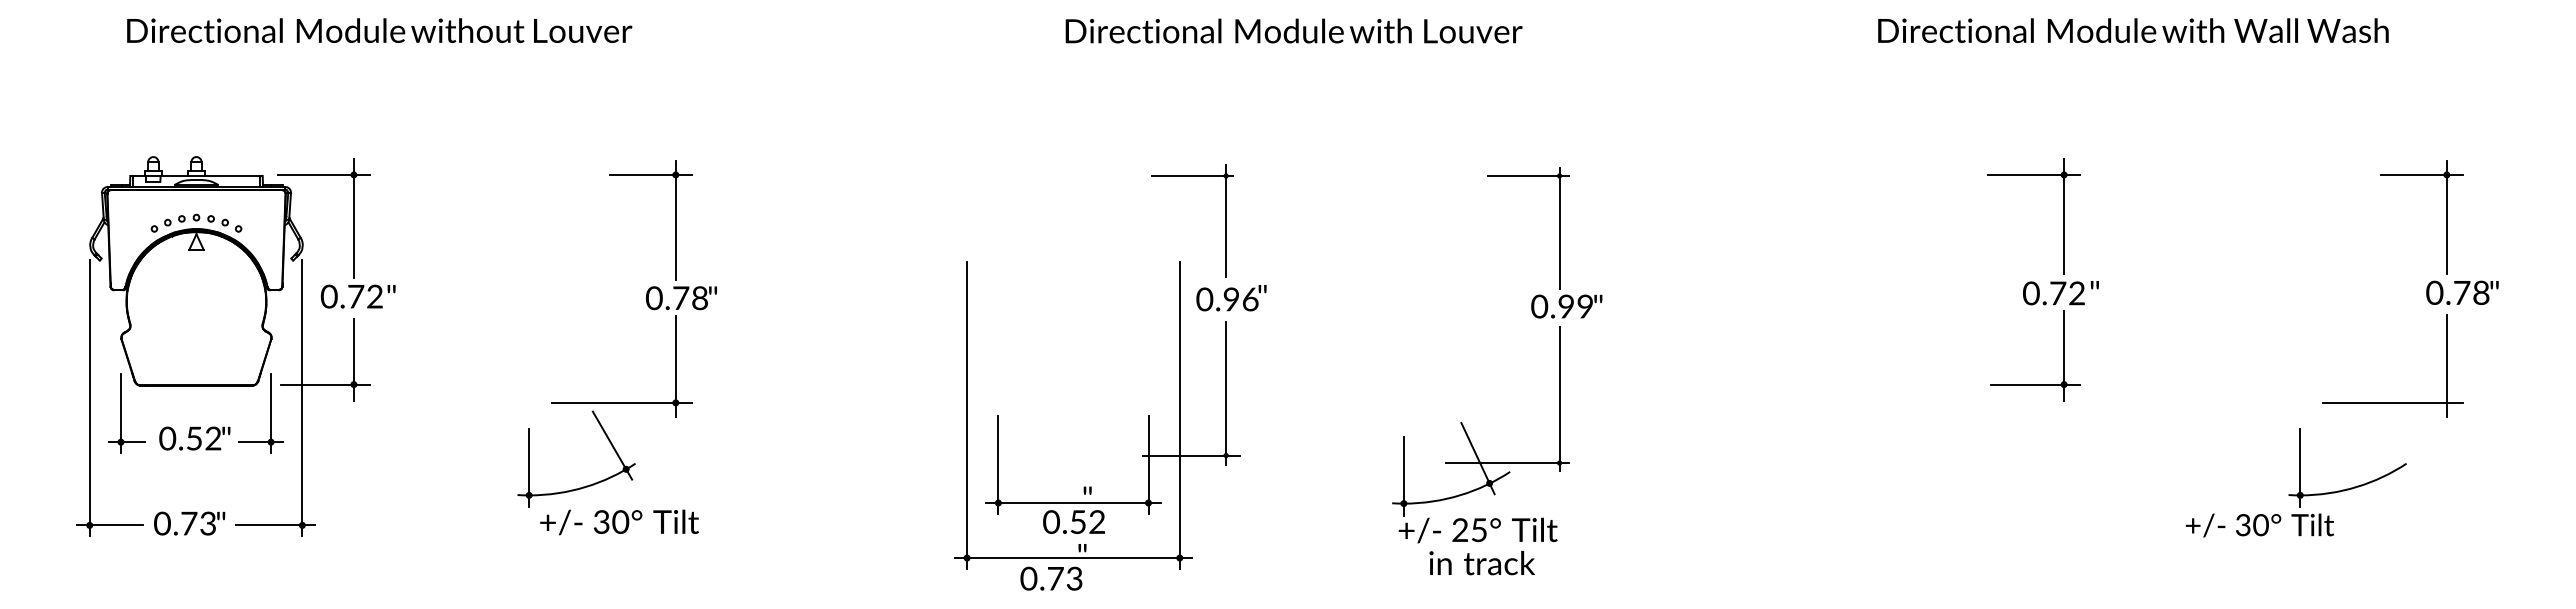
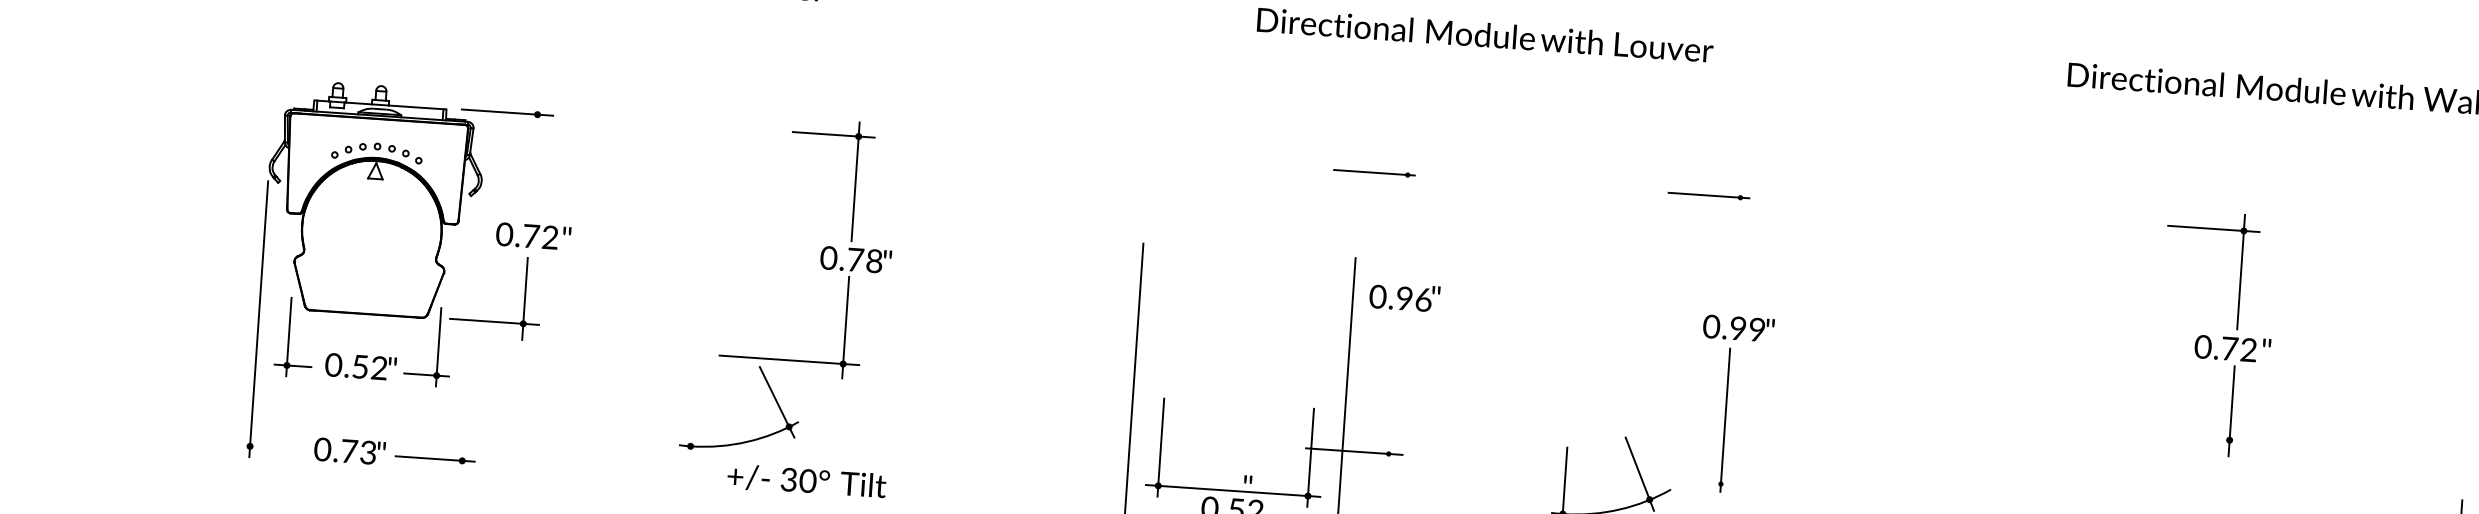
line: (353, 218) -> (534, 158), removed
line: (1226, 221) -> (1405, 220), removed
line: (1559, 228) -> (1736, 250), removed
line: (2034, 384) -> (2200, 438), removed
line: (1226, 393) -> (1393, 392), removed
line: (302, 397) -> (471, 333), removed
line: (1507, 463) -> (1668, 481), removed
line: (529, 467) -> (692, 418), removed
text: (619, 522) -> (806, 481), moved
line: (109, 525) -> (269, 447), removed

